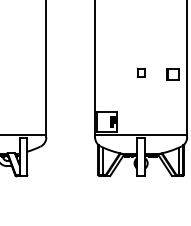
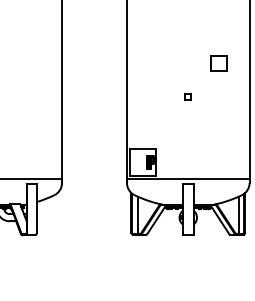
part: (140, 72) -> (187, 96), size x0.6
part: (172, 73) -> (218, 63), moved

